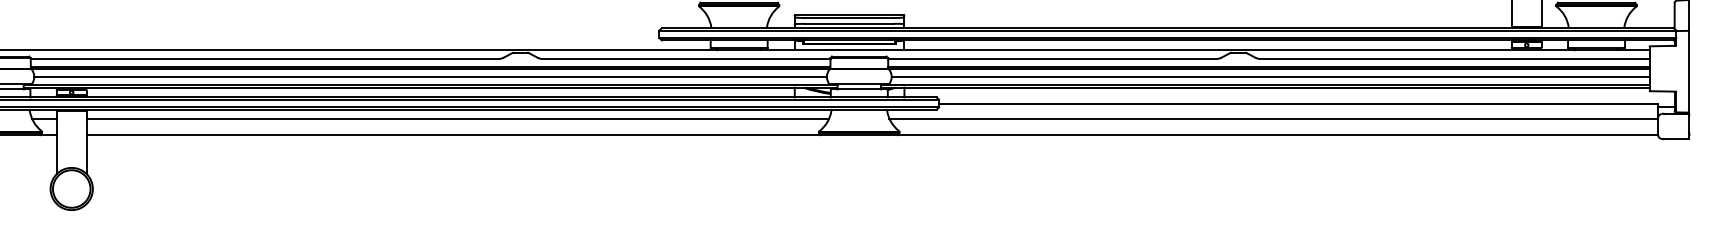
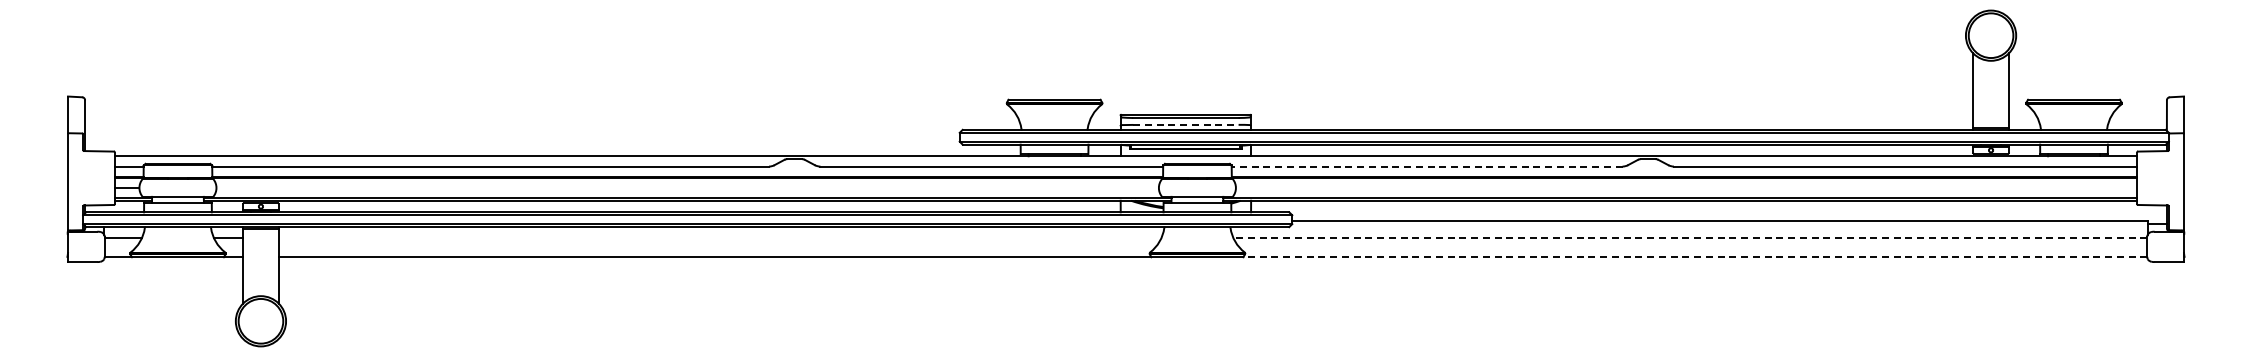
line: (849, 23) -> (1185, 124), solid -> dashed
line: (1051, 58) -> (1426, 166), solid -> dashed
line: (430, 76) -> (687, 187), removed
line: (1270, 76) -> (1686, 187), removed
line: (457, 118) -> (719, 237), removed
line: (1273, 118) -> (1689, 237), solid -> dashed
line: (1278, 134) -> (1695, 256), solid -> dashed

